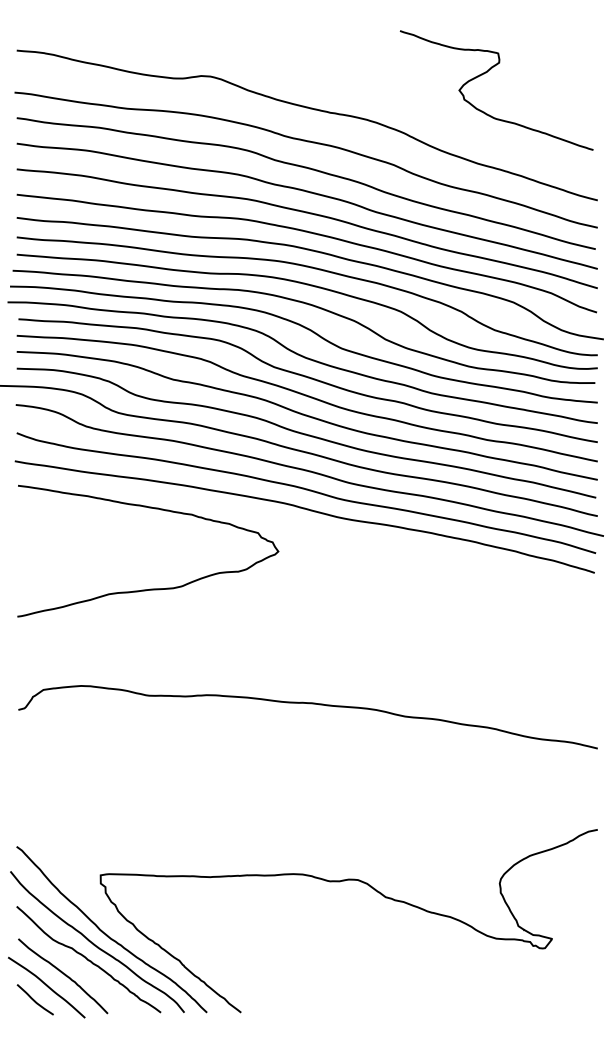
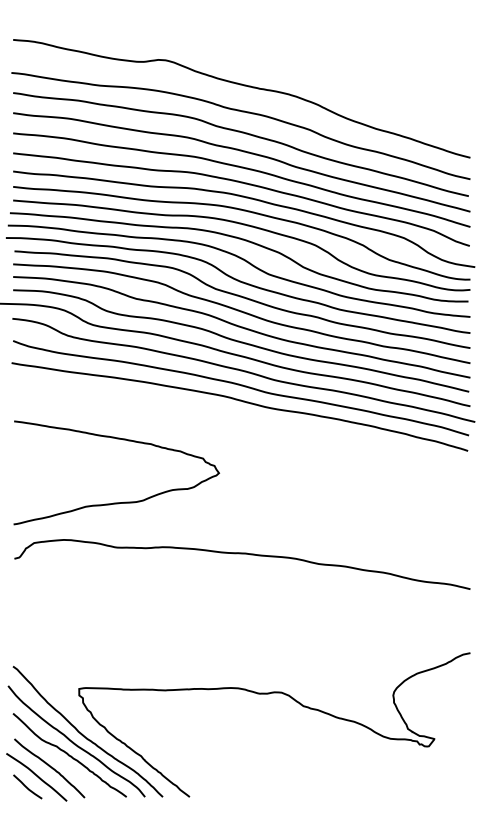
curve: (487, 72) -> (383, 57), removed
curve: (148, 588) -> (116, 502), moved

